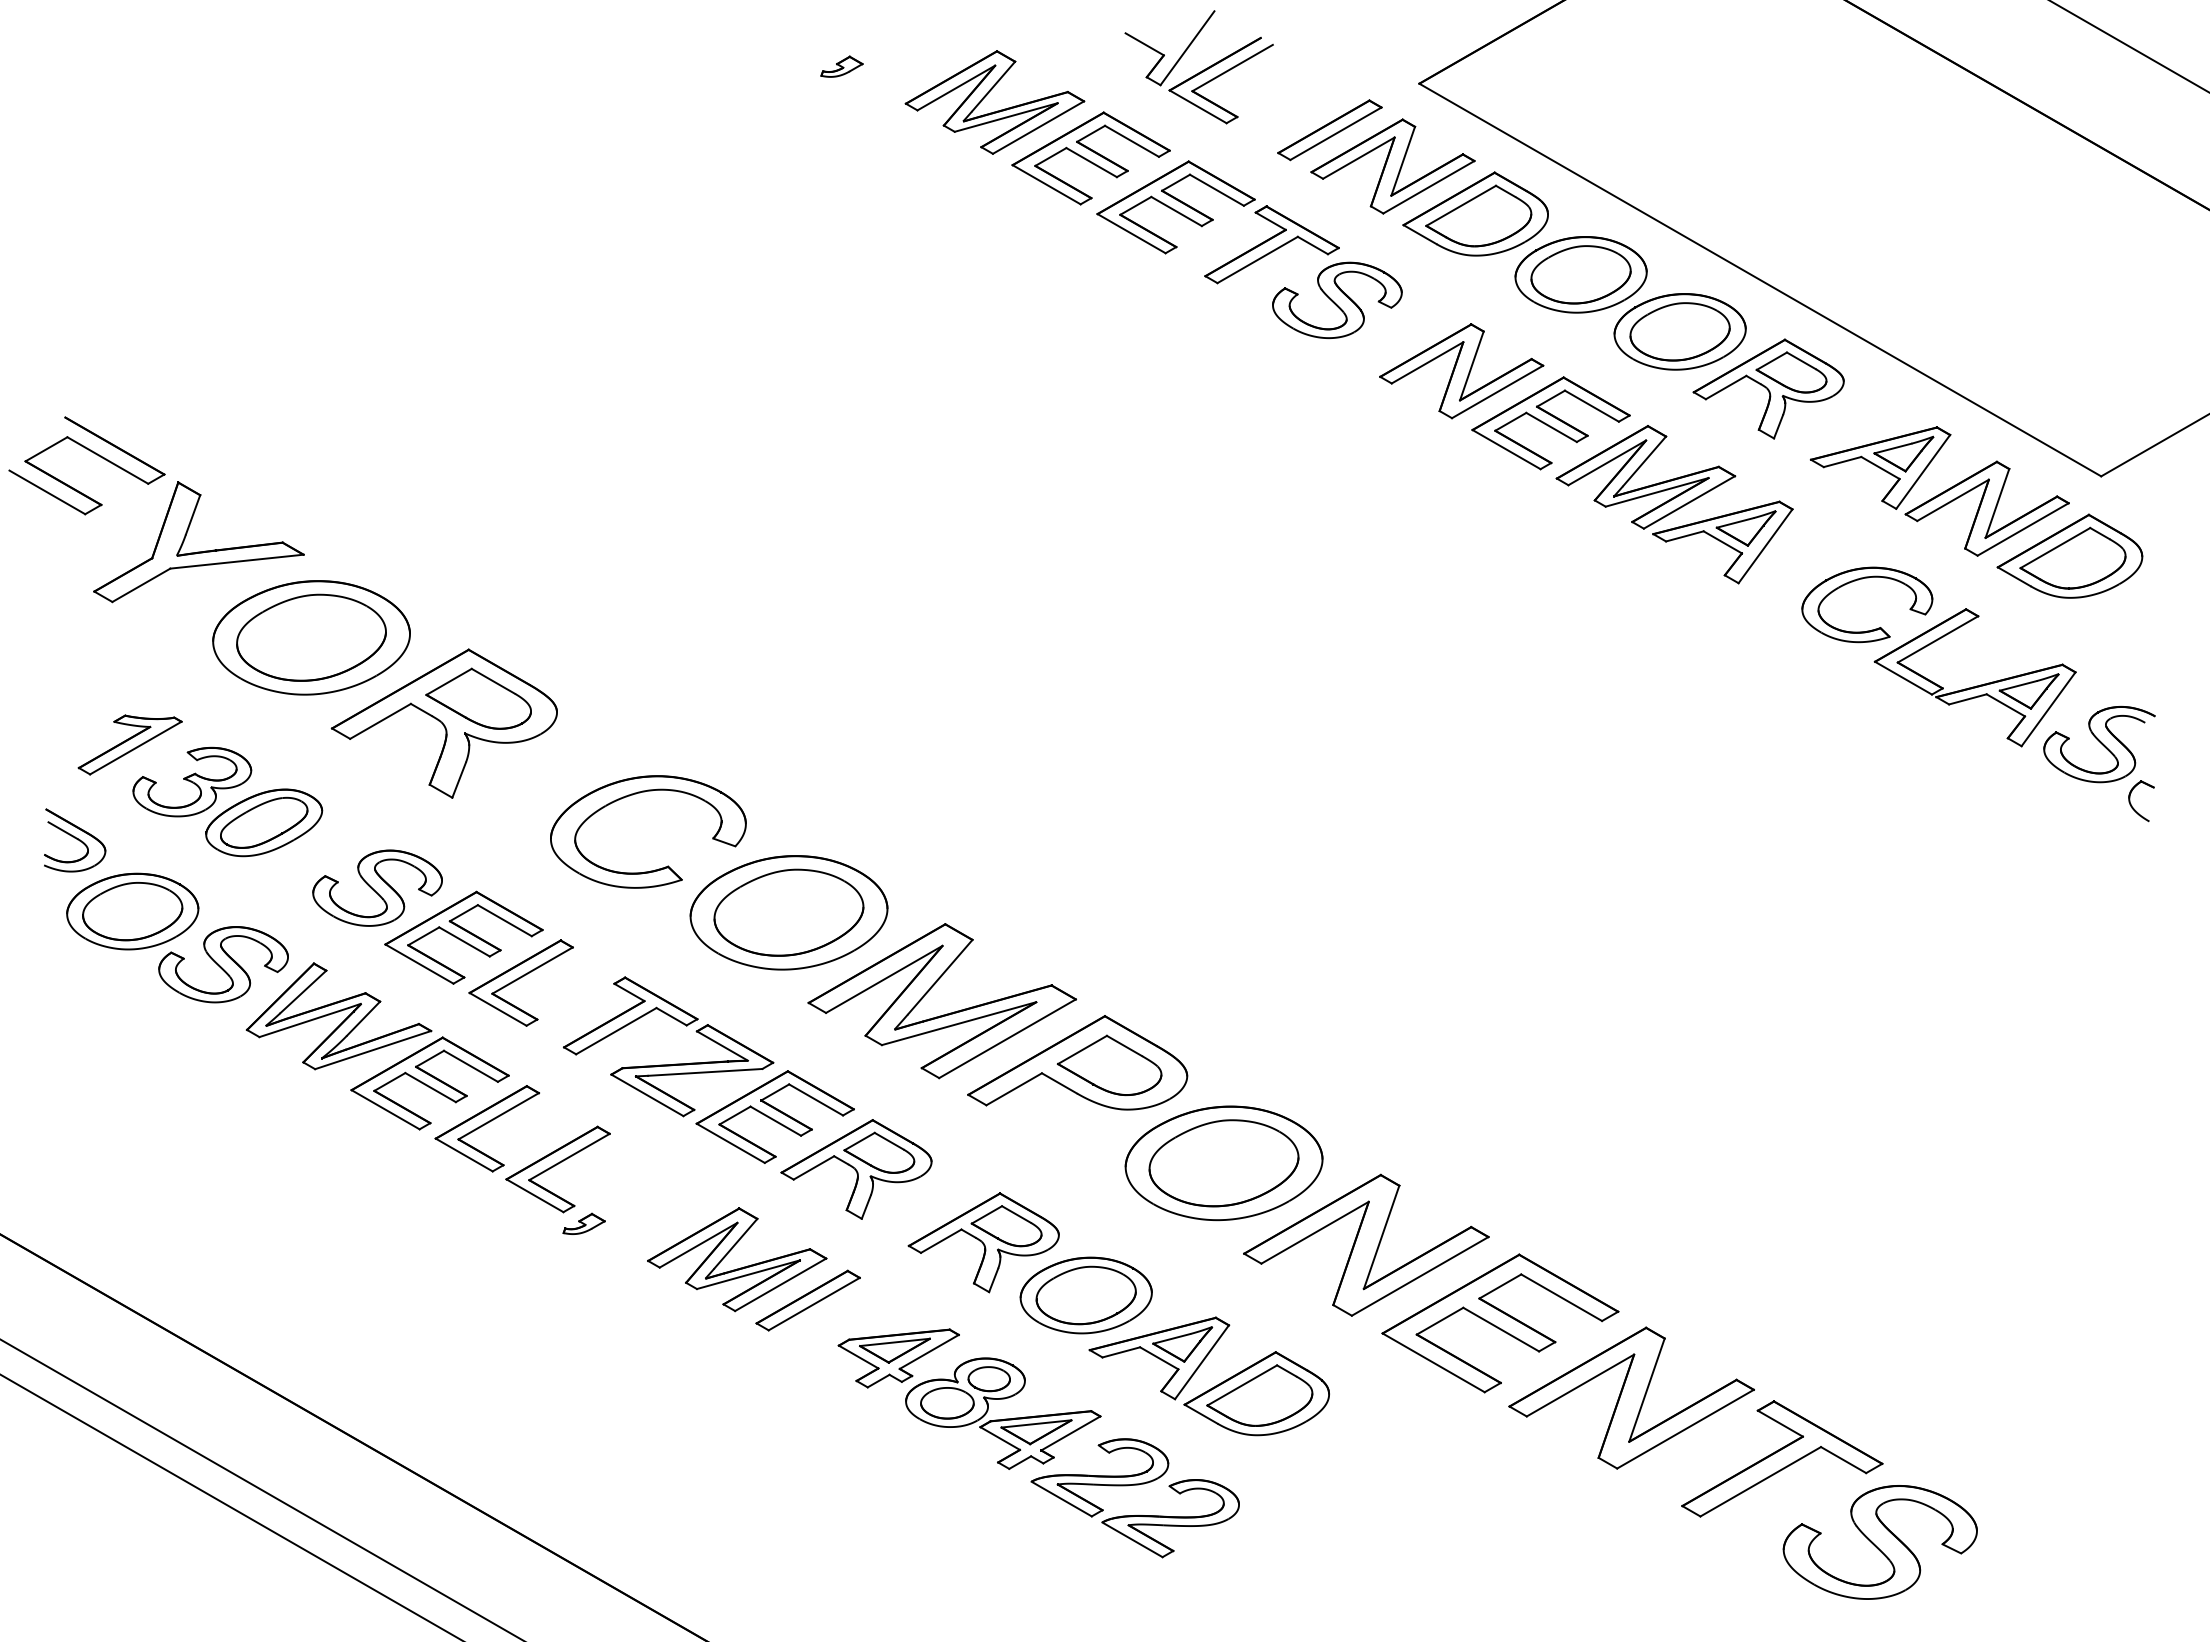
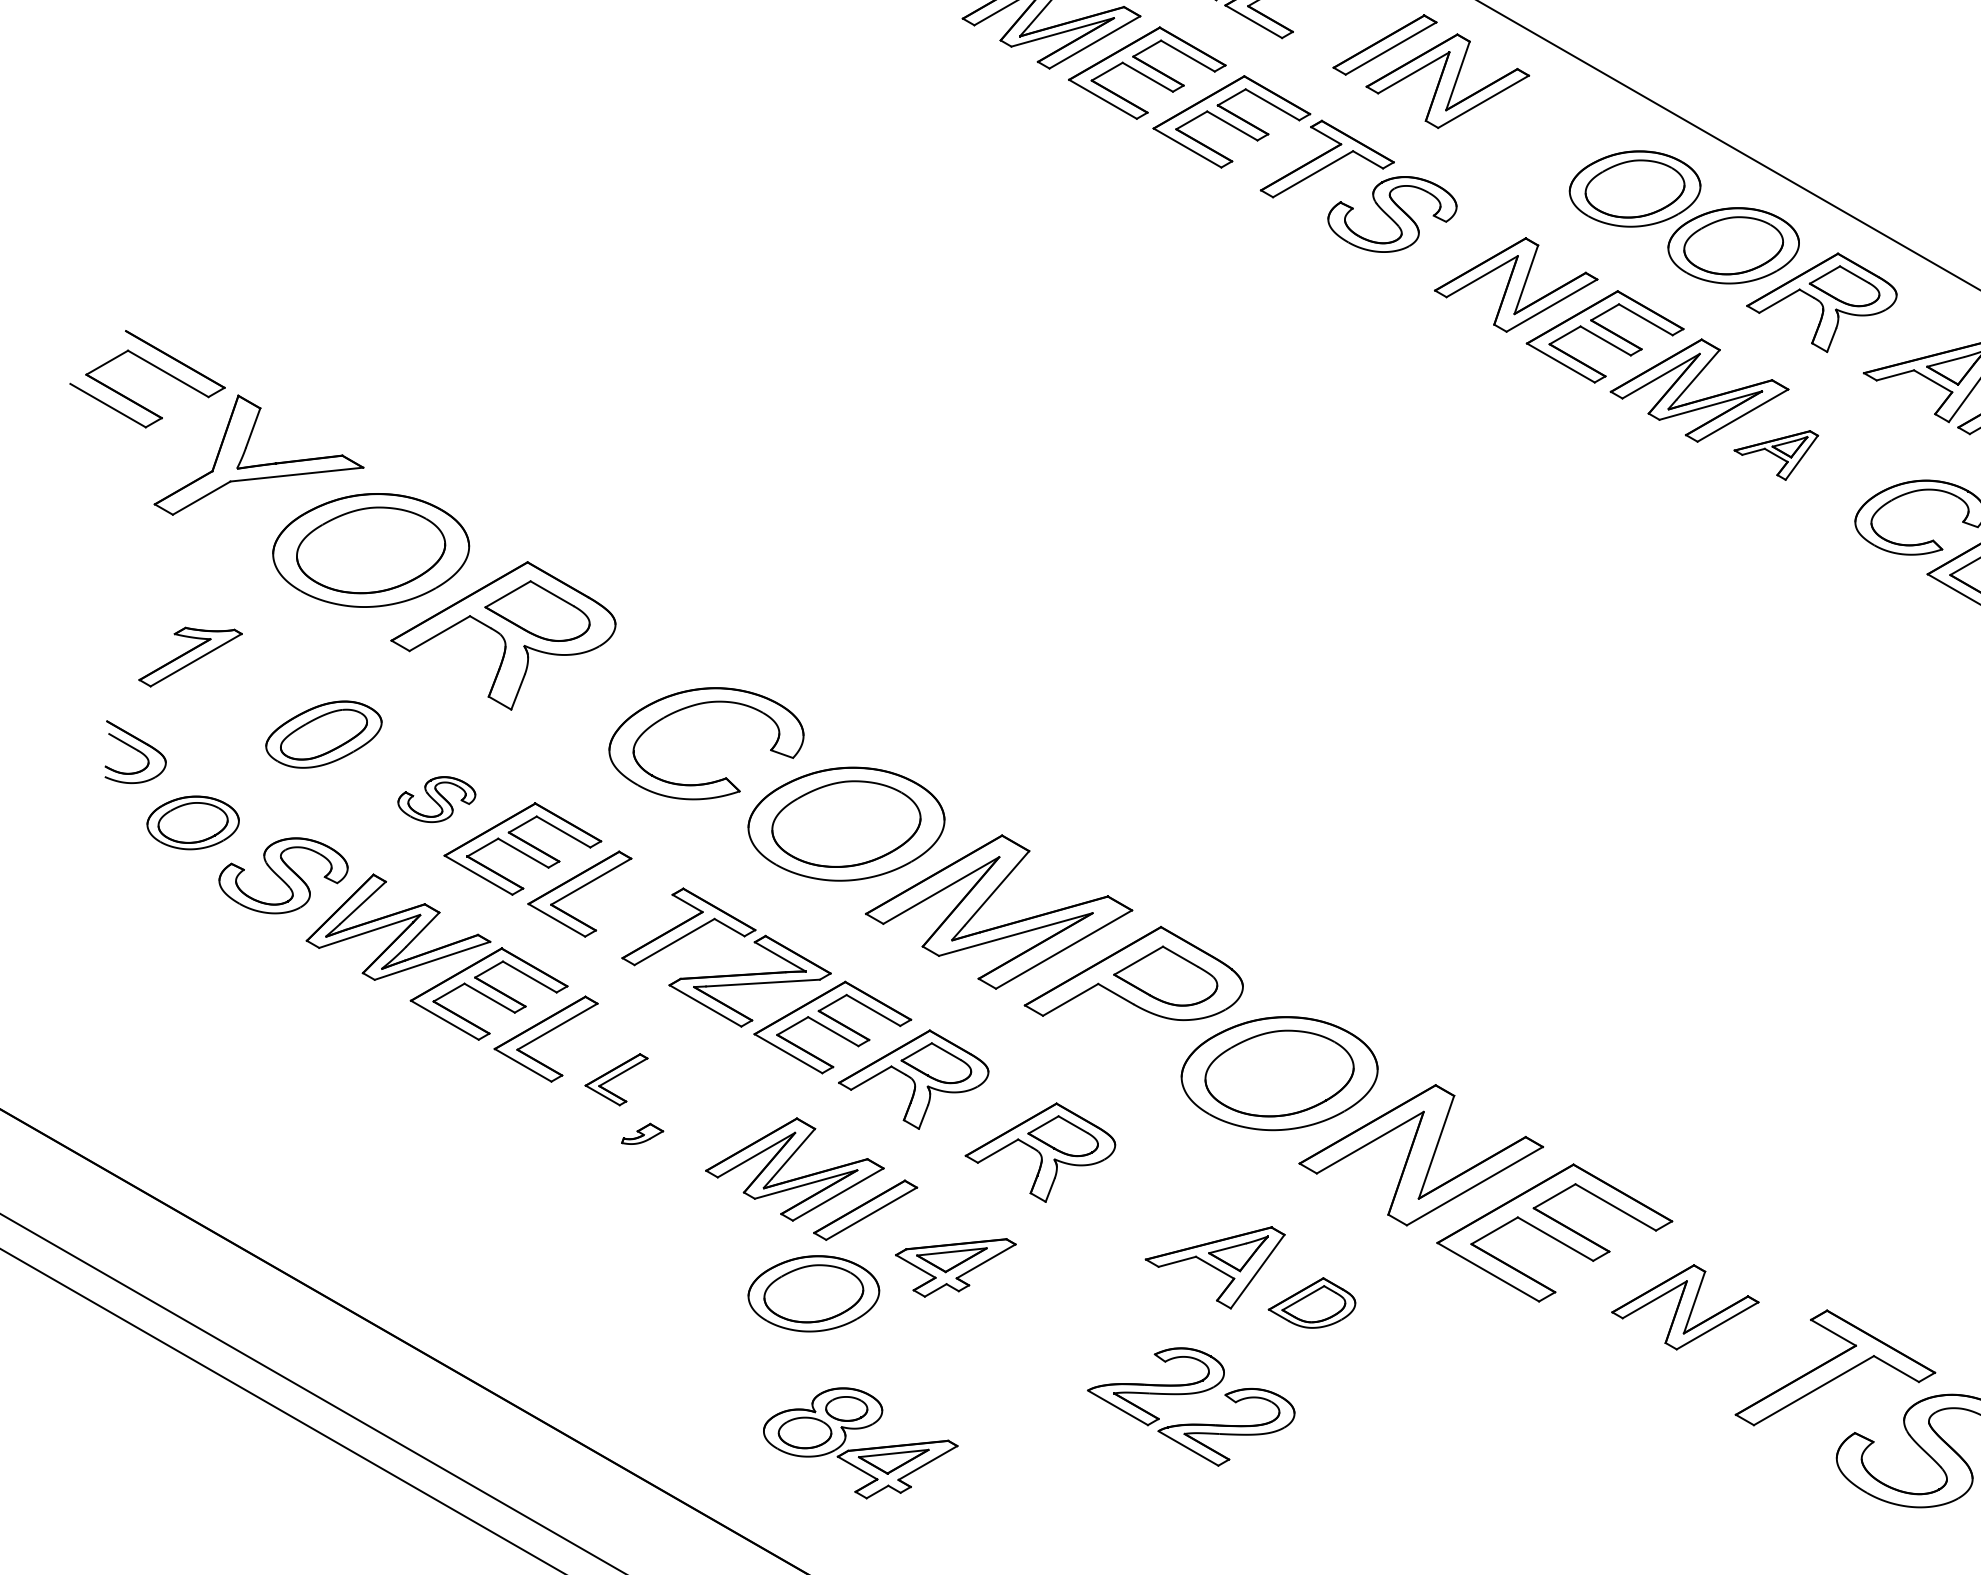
part: (1475, 213) -> (1529, 127), removed
part: (1722, 542) -> (1775, 455), size x0.6
part: (192, 781) -> (252, 693), removed
part: (377, 887) -> (436, 798), size x0.6
part: (132, 911) -> (192, 822), size x0.7
part: (557, 1169) -> (615, 1079), size x0.6
part: (1085, 1295) -> (813, 1293), moved
part: (1256, 1393) -> (1311, 1302), size x0.6
part: (1631, 1397) -> (1685, 1306), size x0.6
part: (1003, 1413) -> (860, 1443), moved

